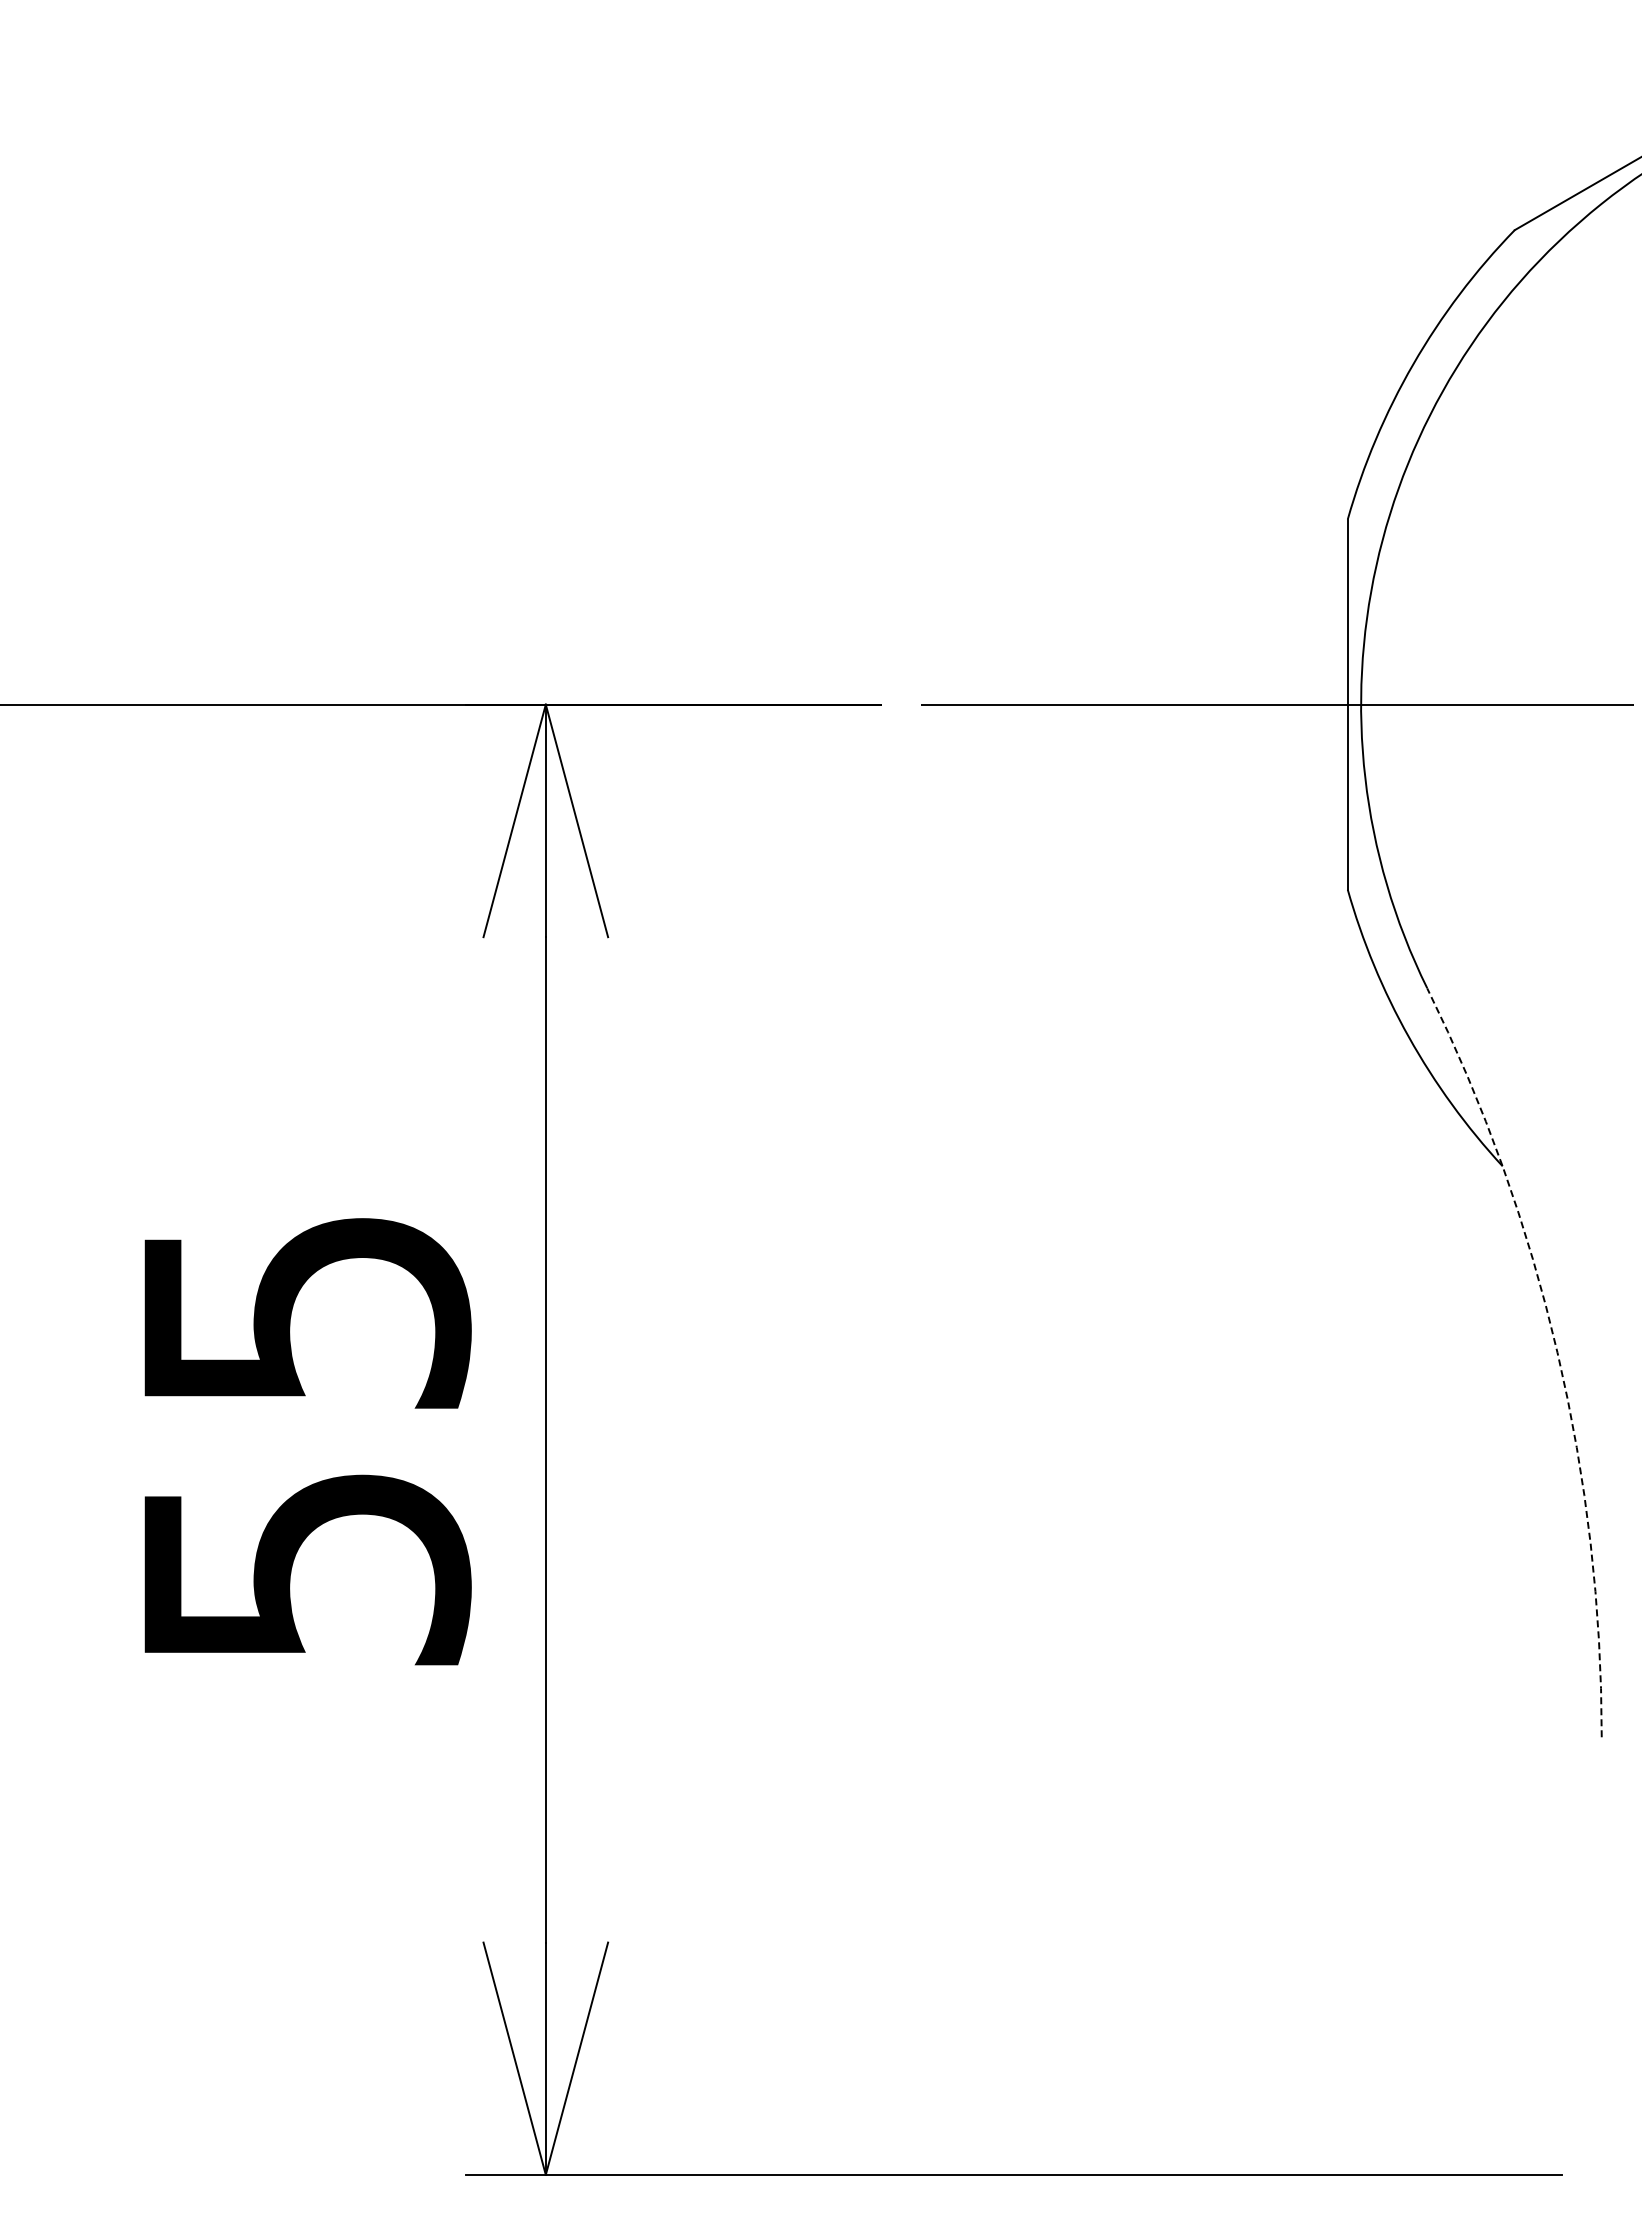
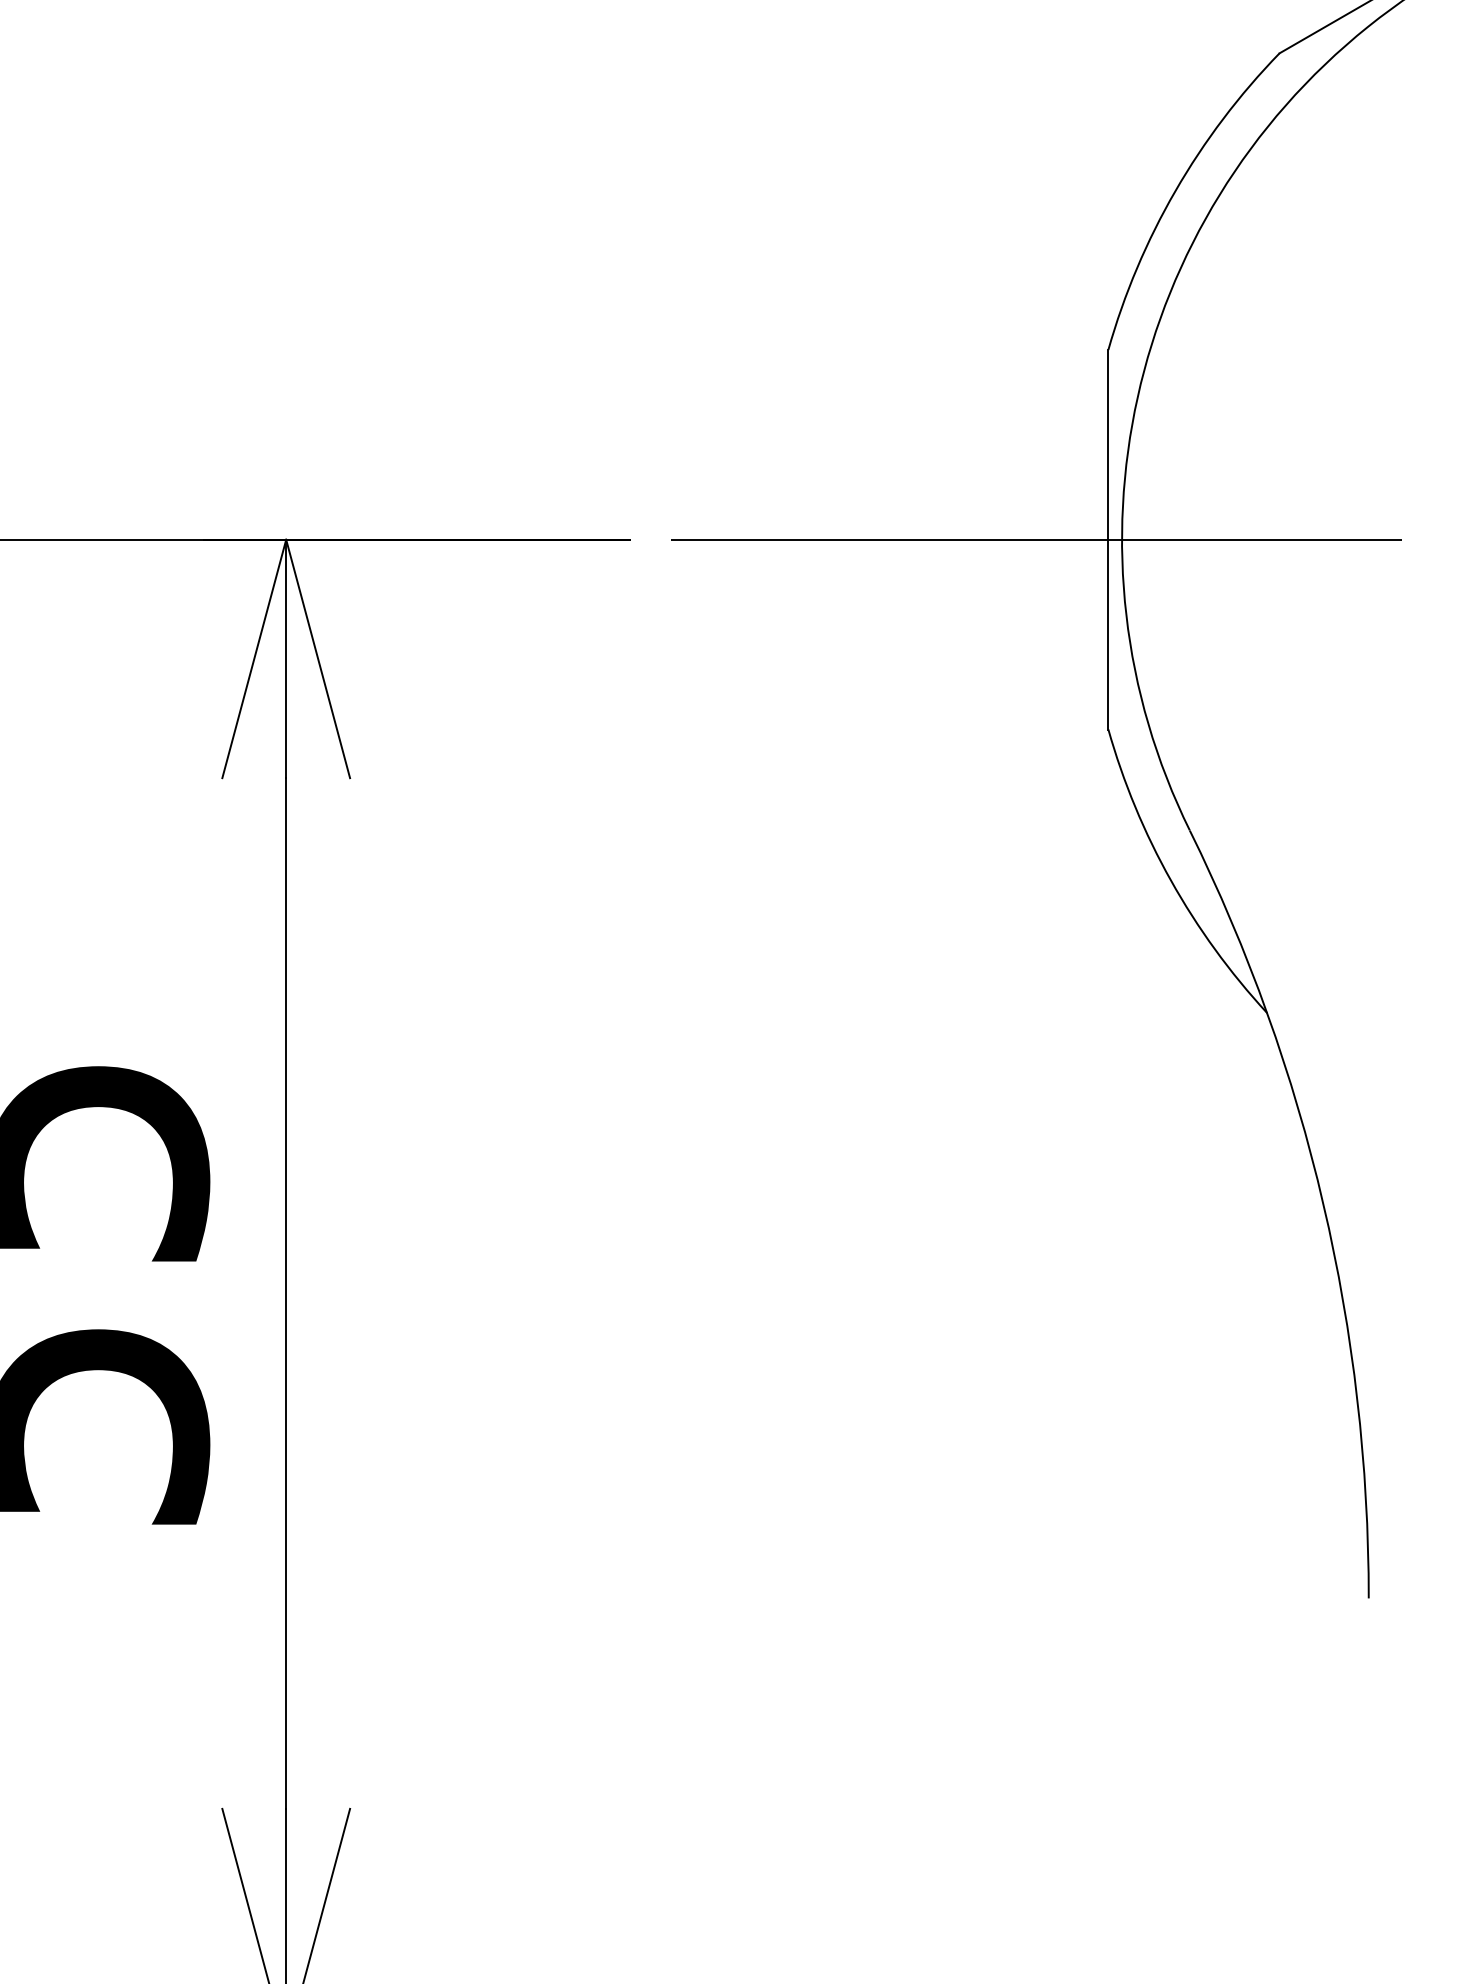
arc: (1557, 1352) -> (1323, 1203), dashed -> solid

